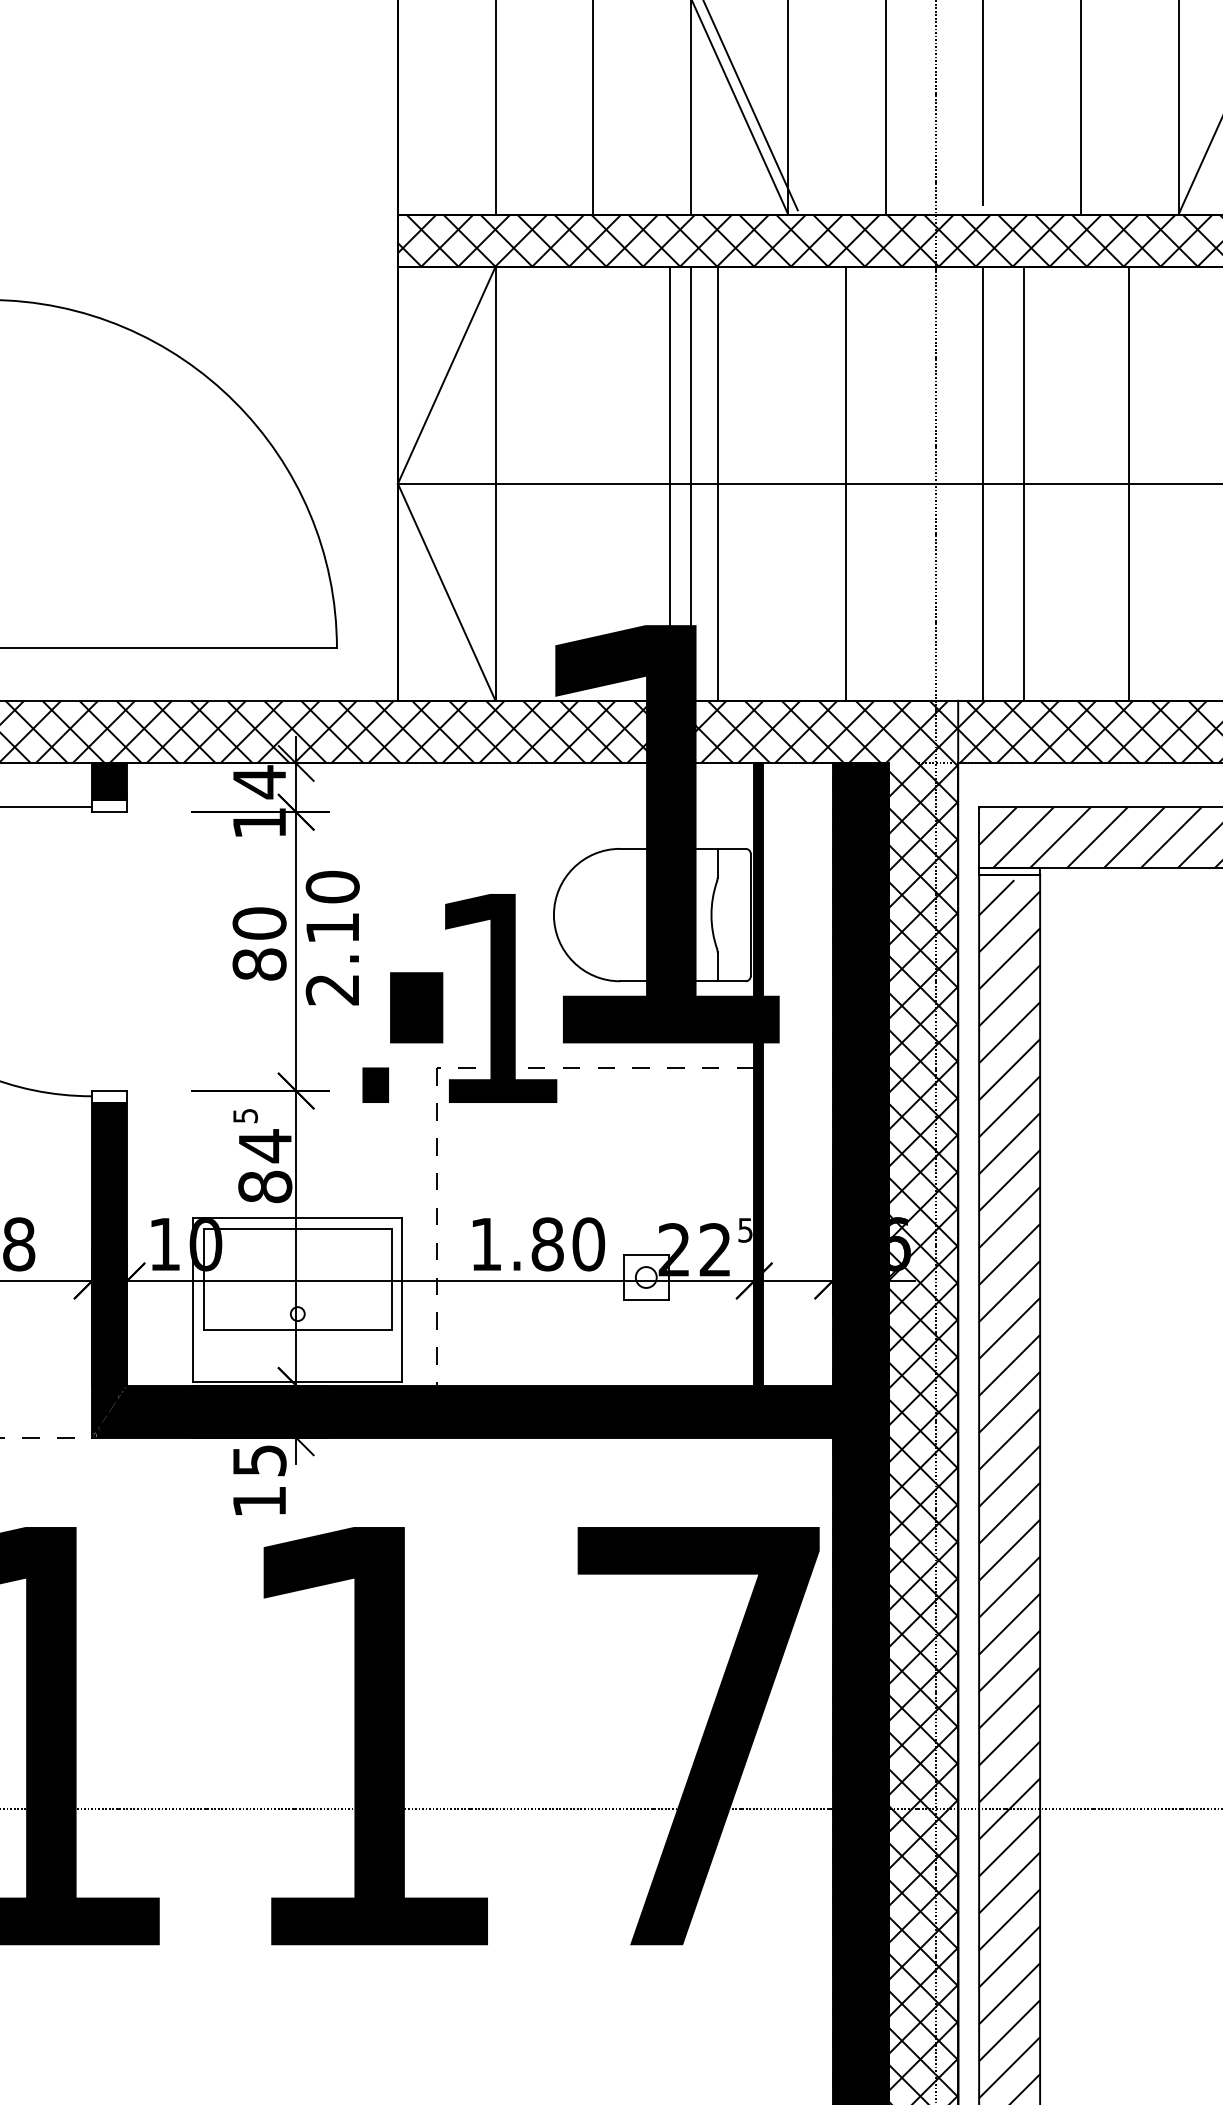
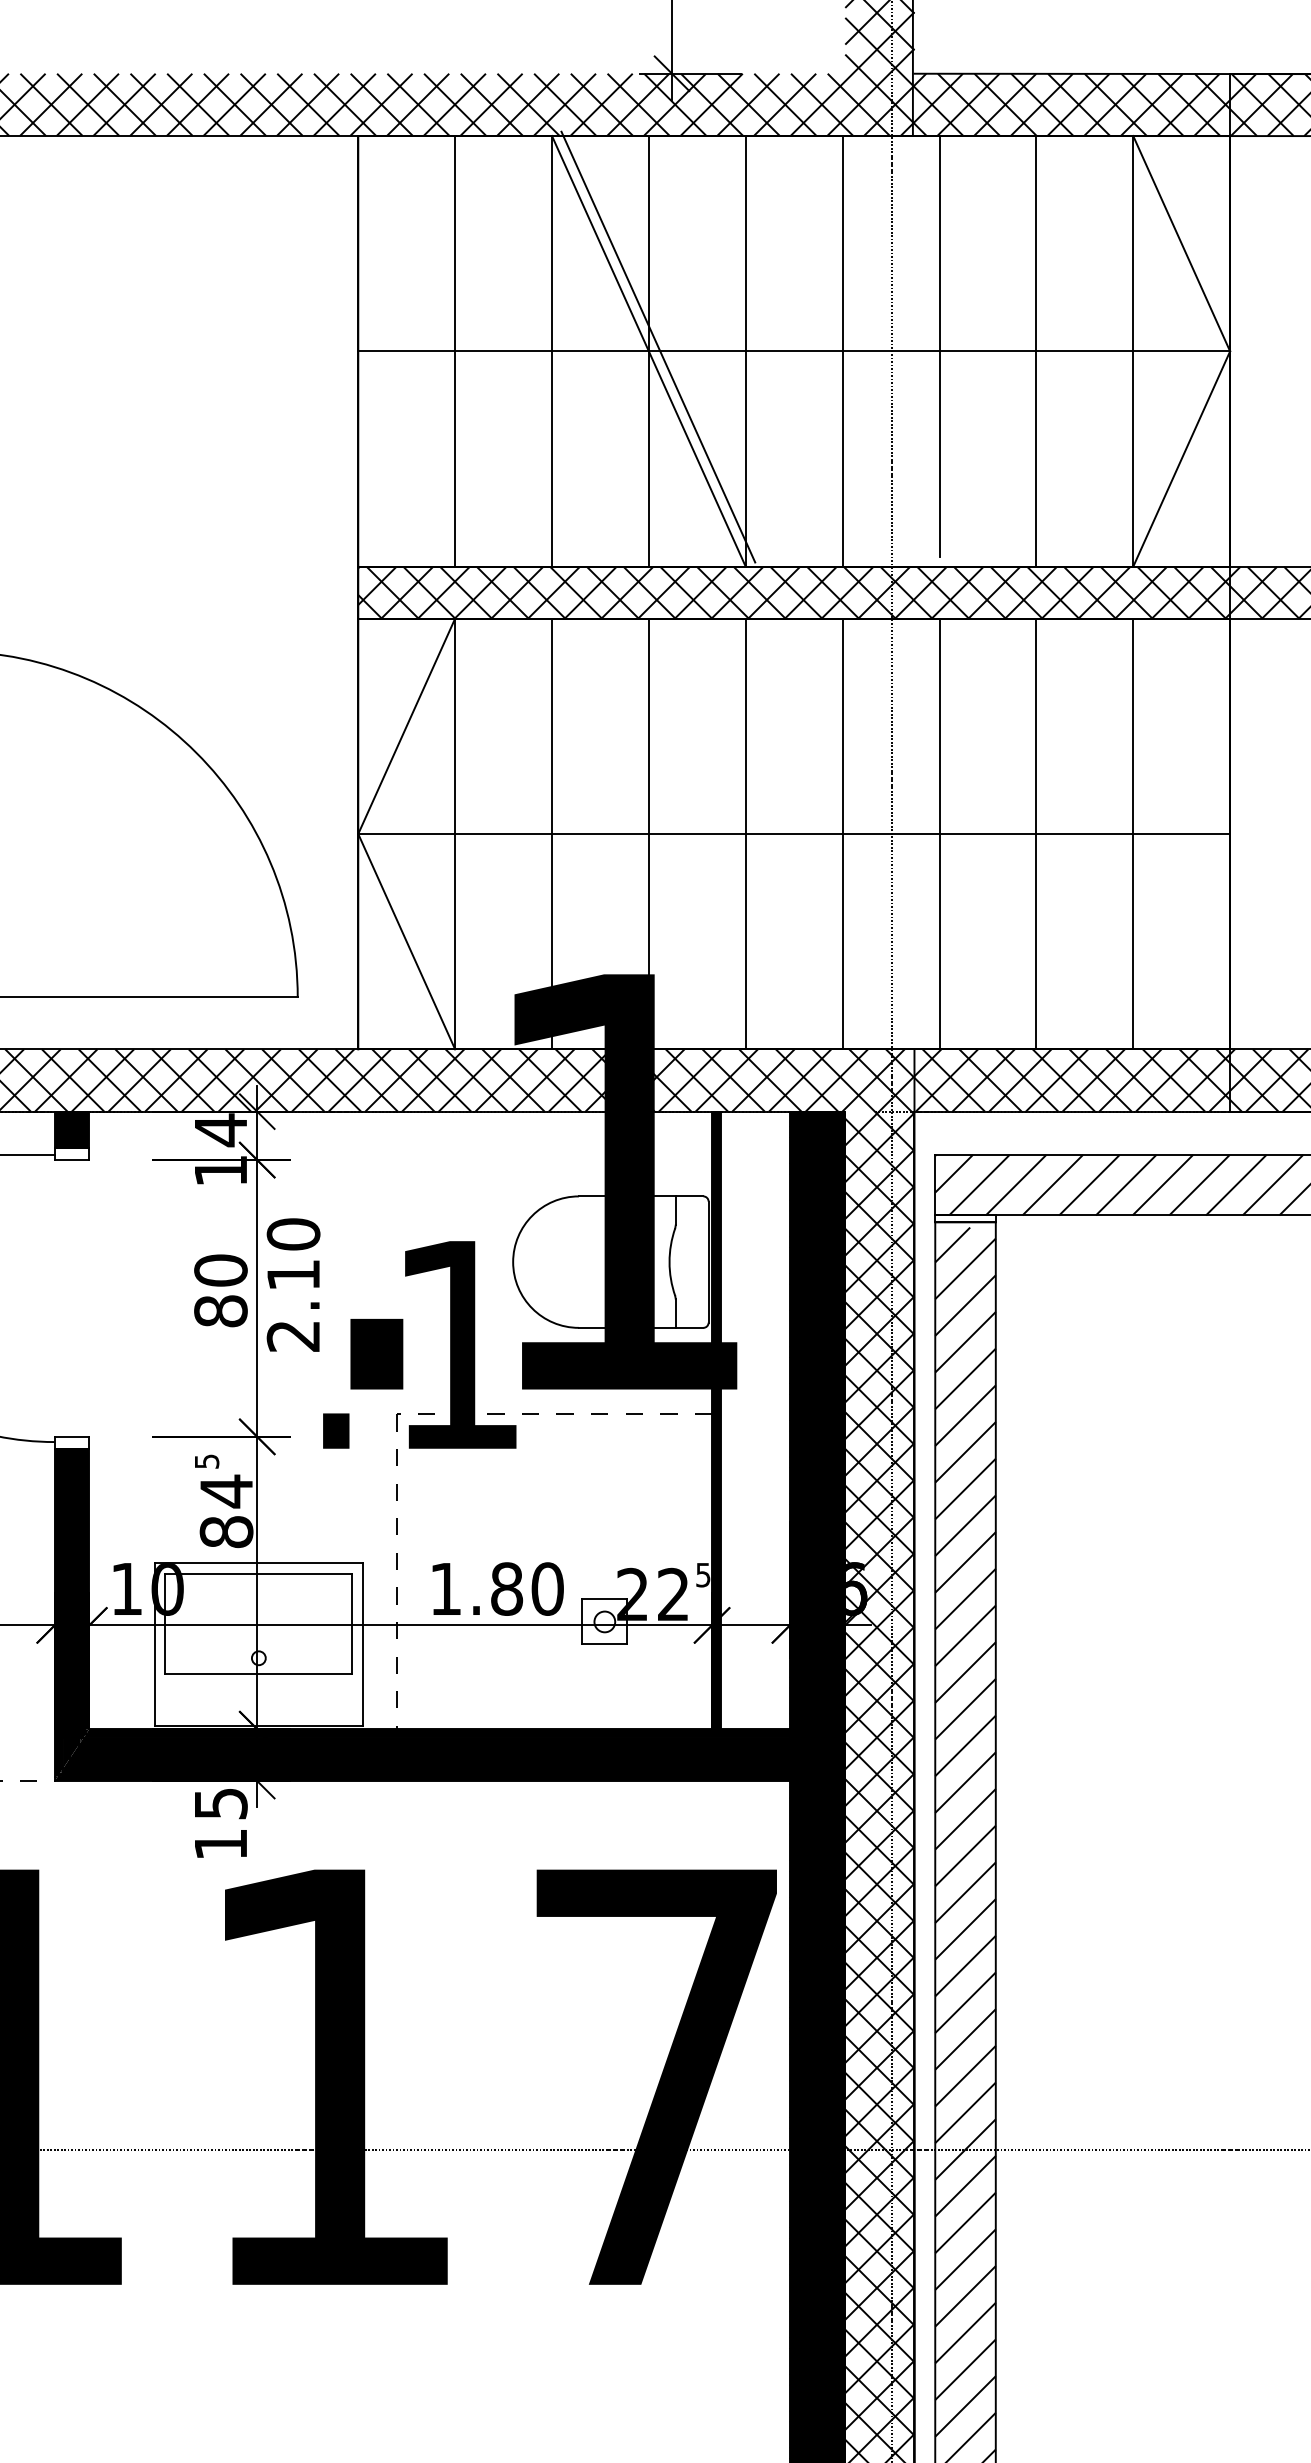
line: (670, 483) -> (552, 833), moved
line: (717, 483) -> (745, 833), moved
line: (845, 483) -> (842, 833), moved
line: (1023, 483) -> (1036, 833), moved
line: (1129, 483) -> (1133, 833), moved

